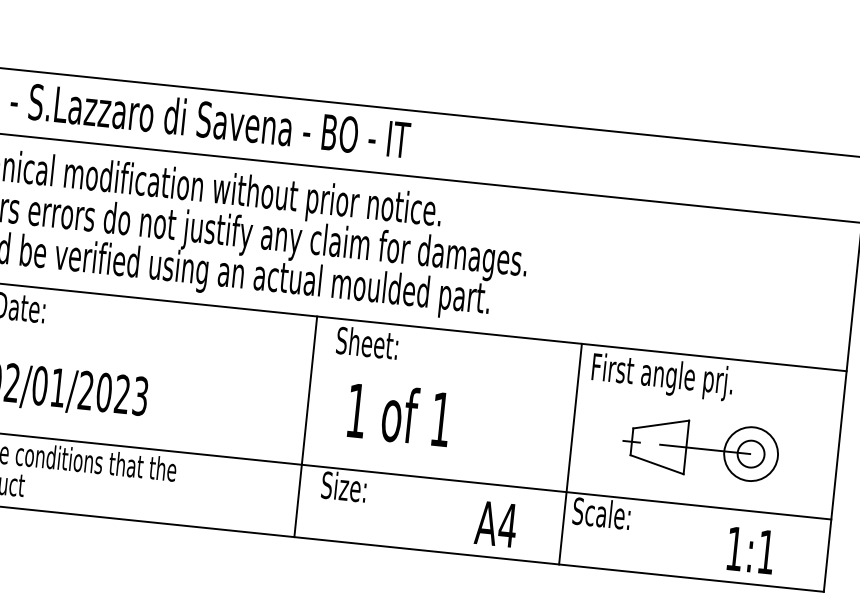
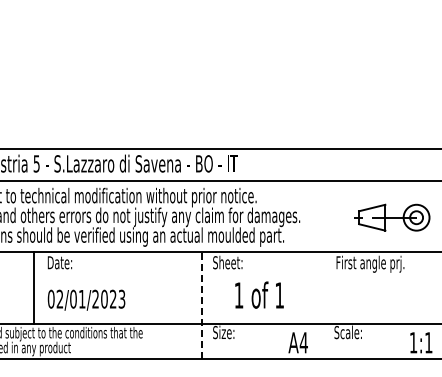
text: (399, 413) -> (259, 294), moved
line: (305, 426) -> (202, 305), solid -> dashed
part: (701, 448) -> (392, 217), moved
line: (570, 453) -> (330, 305), removed

